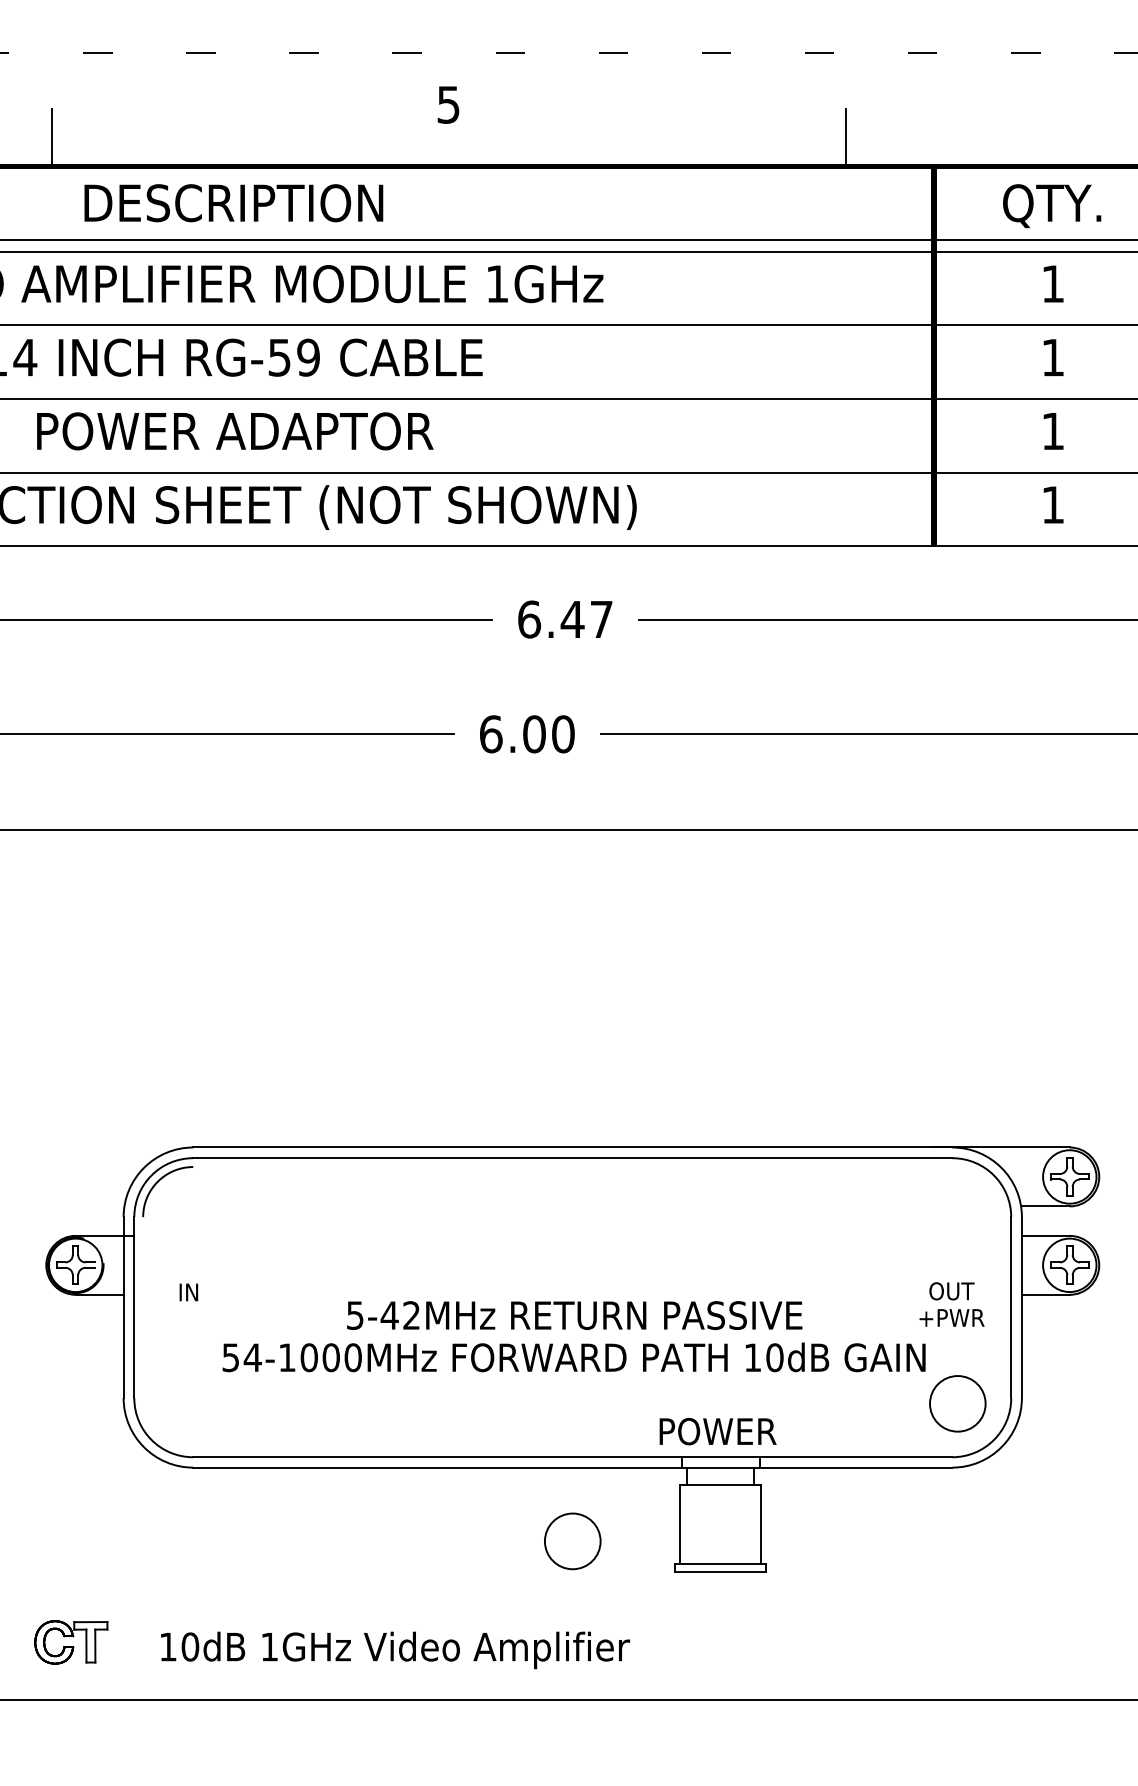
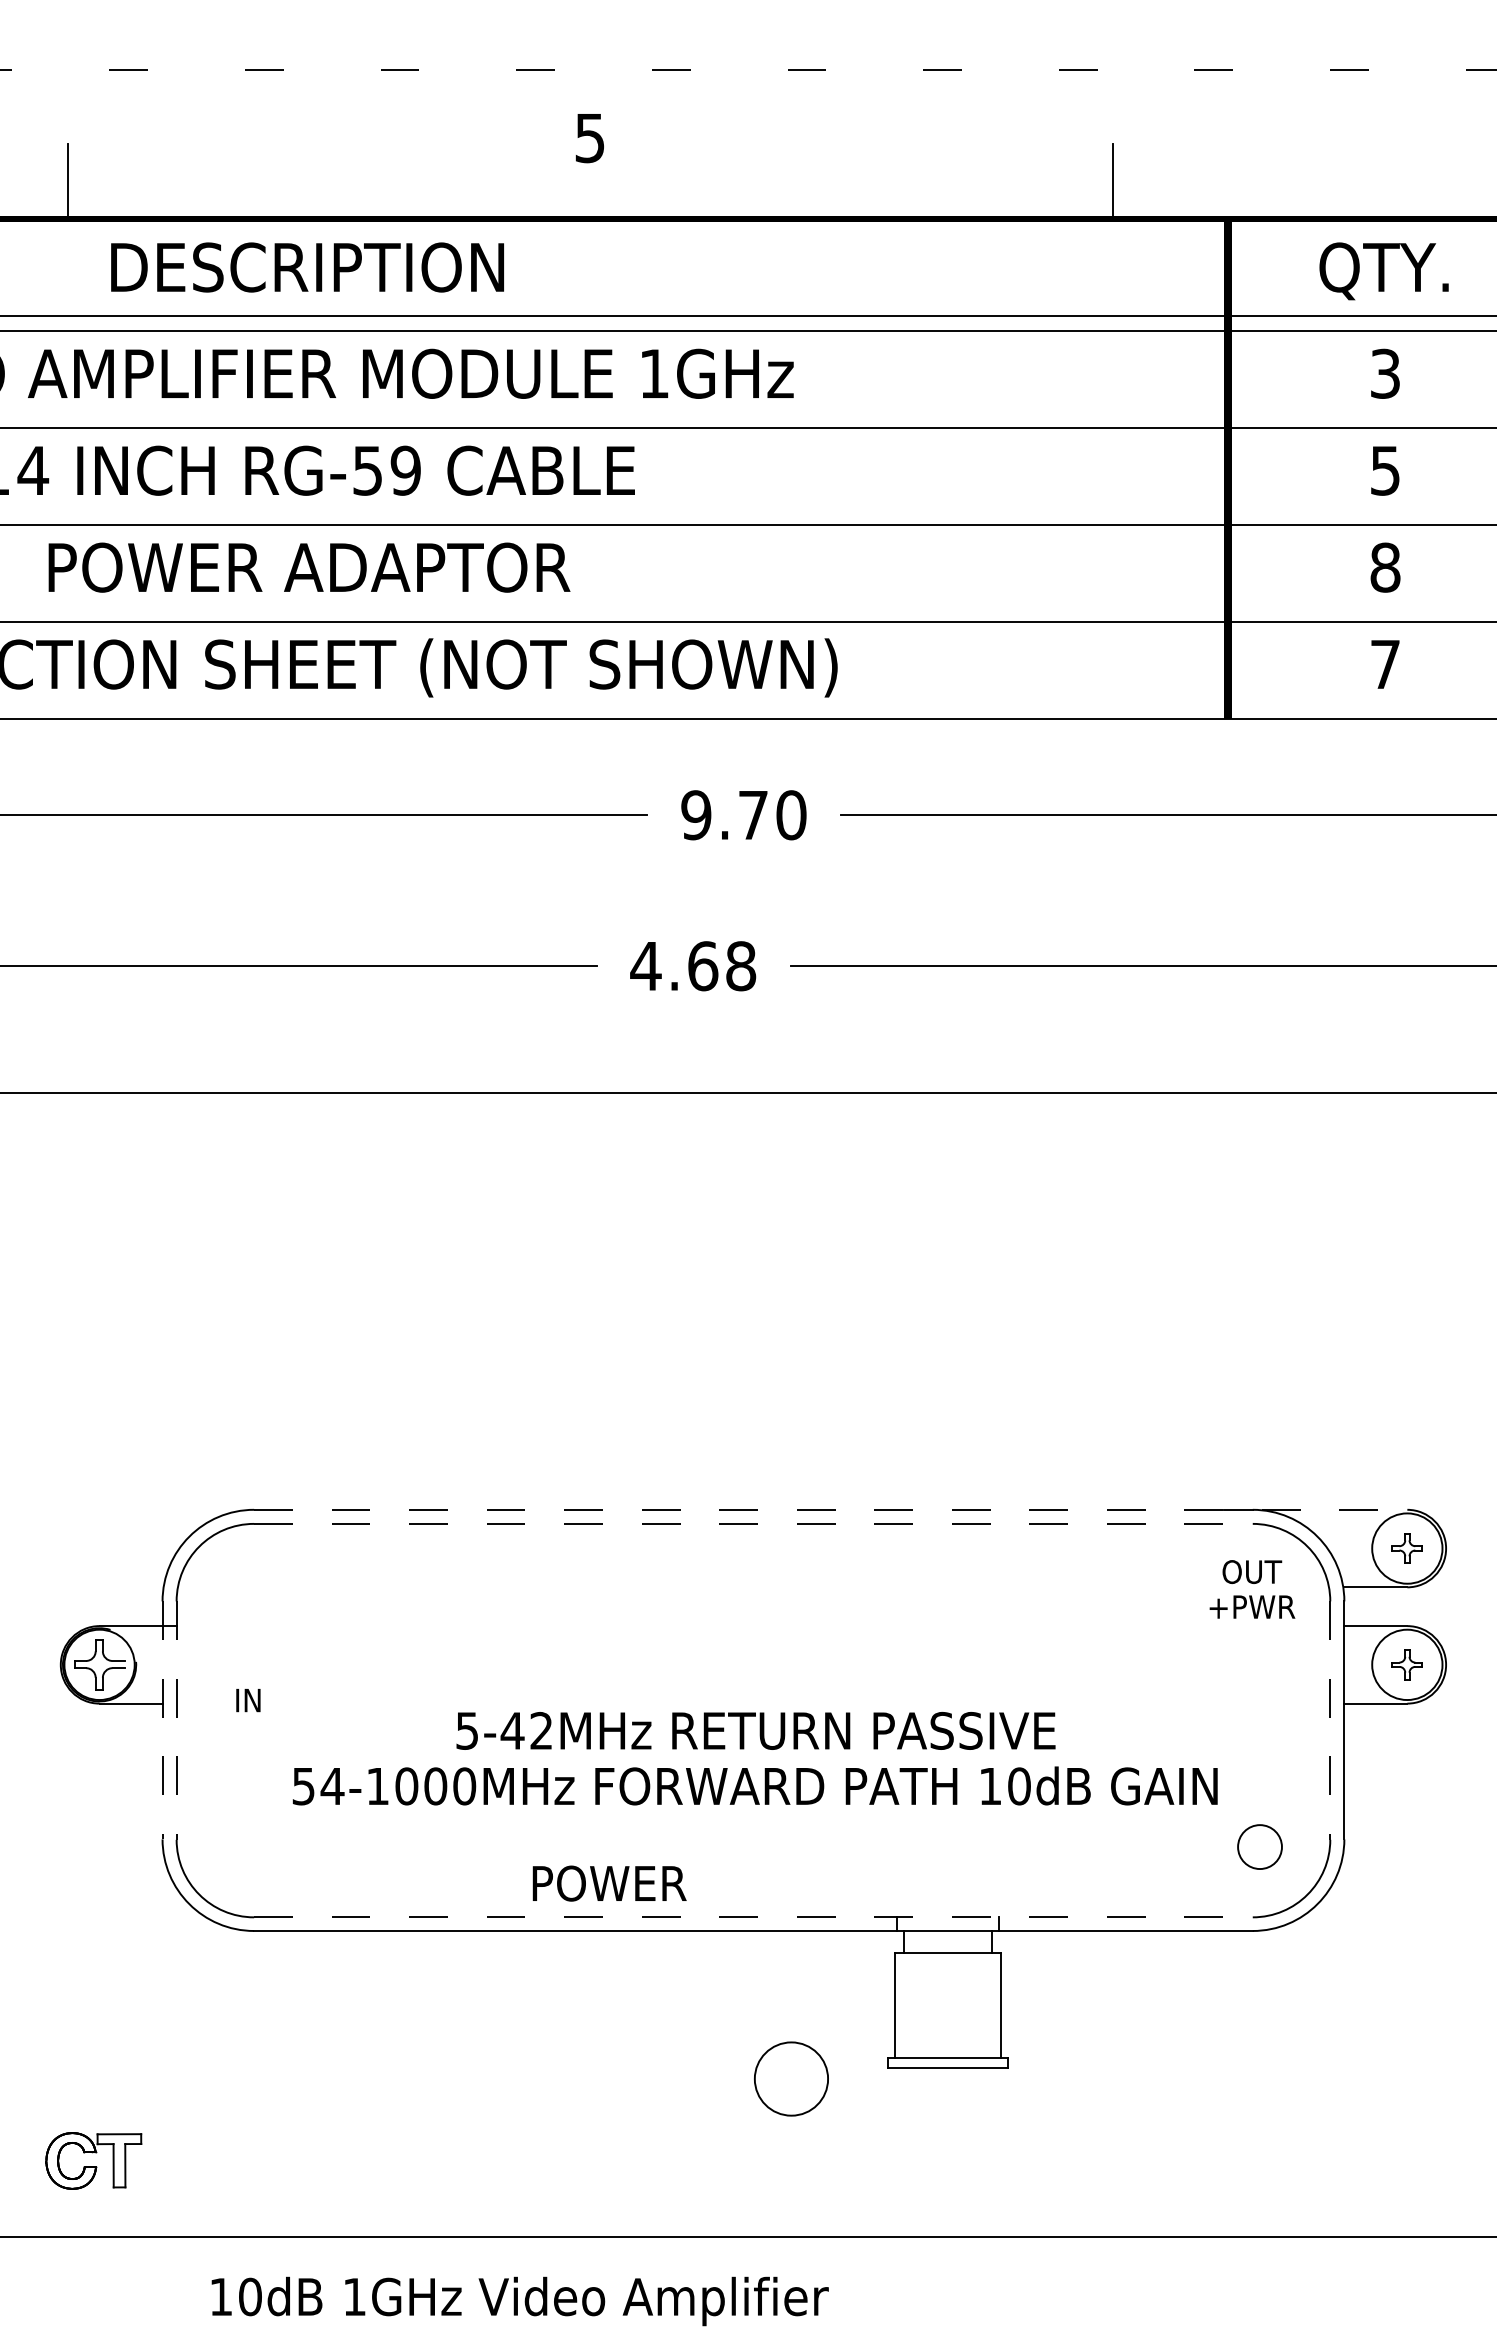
text: (1053, 283) -> (1385, 373), 1 -> 3
text: (1053, 357) -> (1385, 470), 1 -> 5
text: (1053, 431) -> (1385, 567), 1 -> 8
text: (1053, 504) -> (1385, 664), 1 -> 7
text: (565, 619) -> (743, 815), 6.47 -> 9.70
text: (527, 734) -> (693, 966), 6.00 -> 4.68
line: (631, 1147) -> (830, 1509), solid -> dashed
line: (572, 1157) -> (753, 1523), solid -> dashed
part: (1069, 1176) -> (1406, 1548), size x0.6
arc: (158, 1182) -> (208, 1555), removed
part: (1069, 1265) -> (1406, 1664), size x0.6
text: (952, 1304) -> (1252, 1589), moved
line: (123, 1307) -> (162, 1720), solid -> dashed
line: (134, 1308) -> (176, 1721), solid -> dashed
line: (1011, 1308) -> (1330, 1721), solid -> dashed
circle: (957, 1403) -> (1259, 1846), size x0.6
text: (717, 1431) -> (609, 1883), moved
line: (572, 1457) -> (753, 1917), solid -> dashed
circle: (572, 1540) -> (791, 2078), moved
text: (394, 1650) -> (519, 2301), moved

